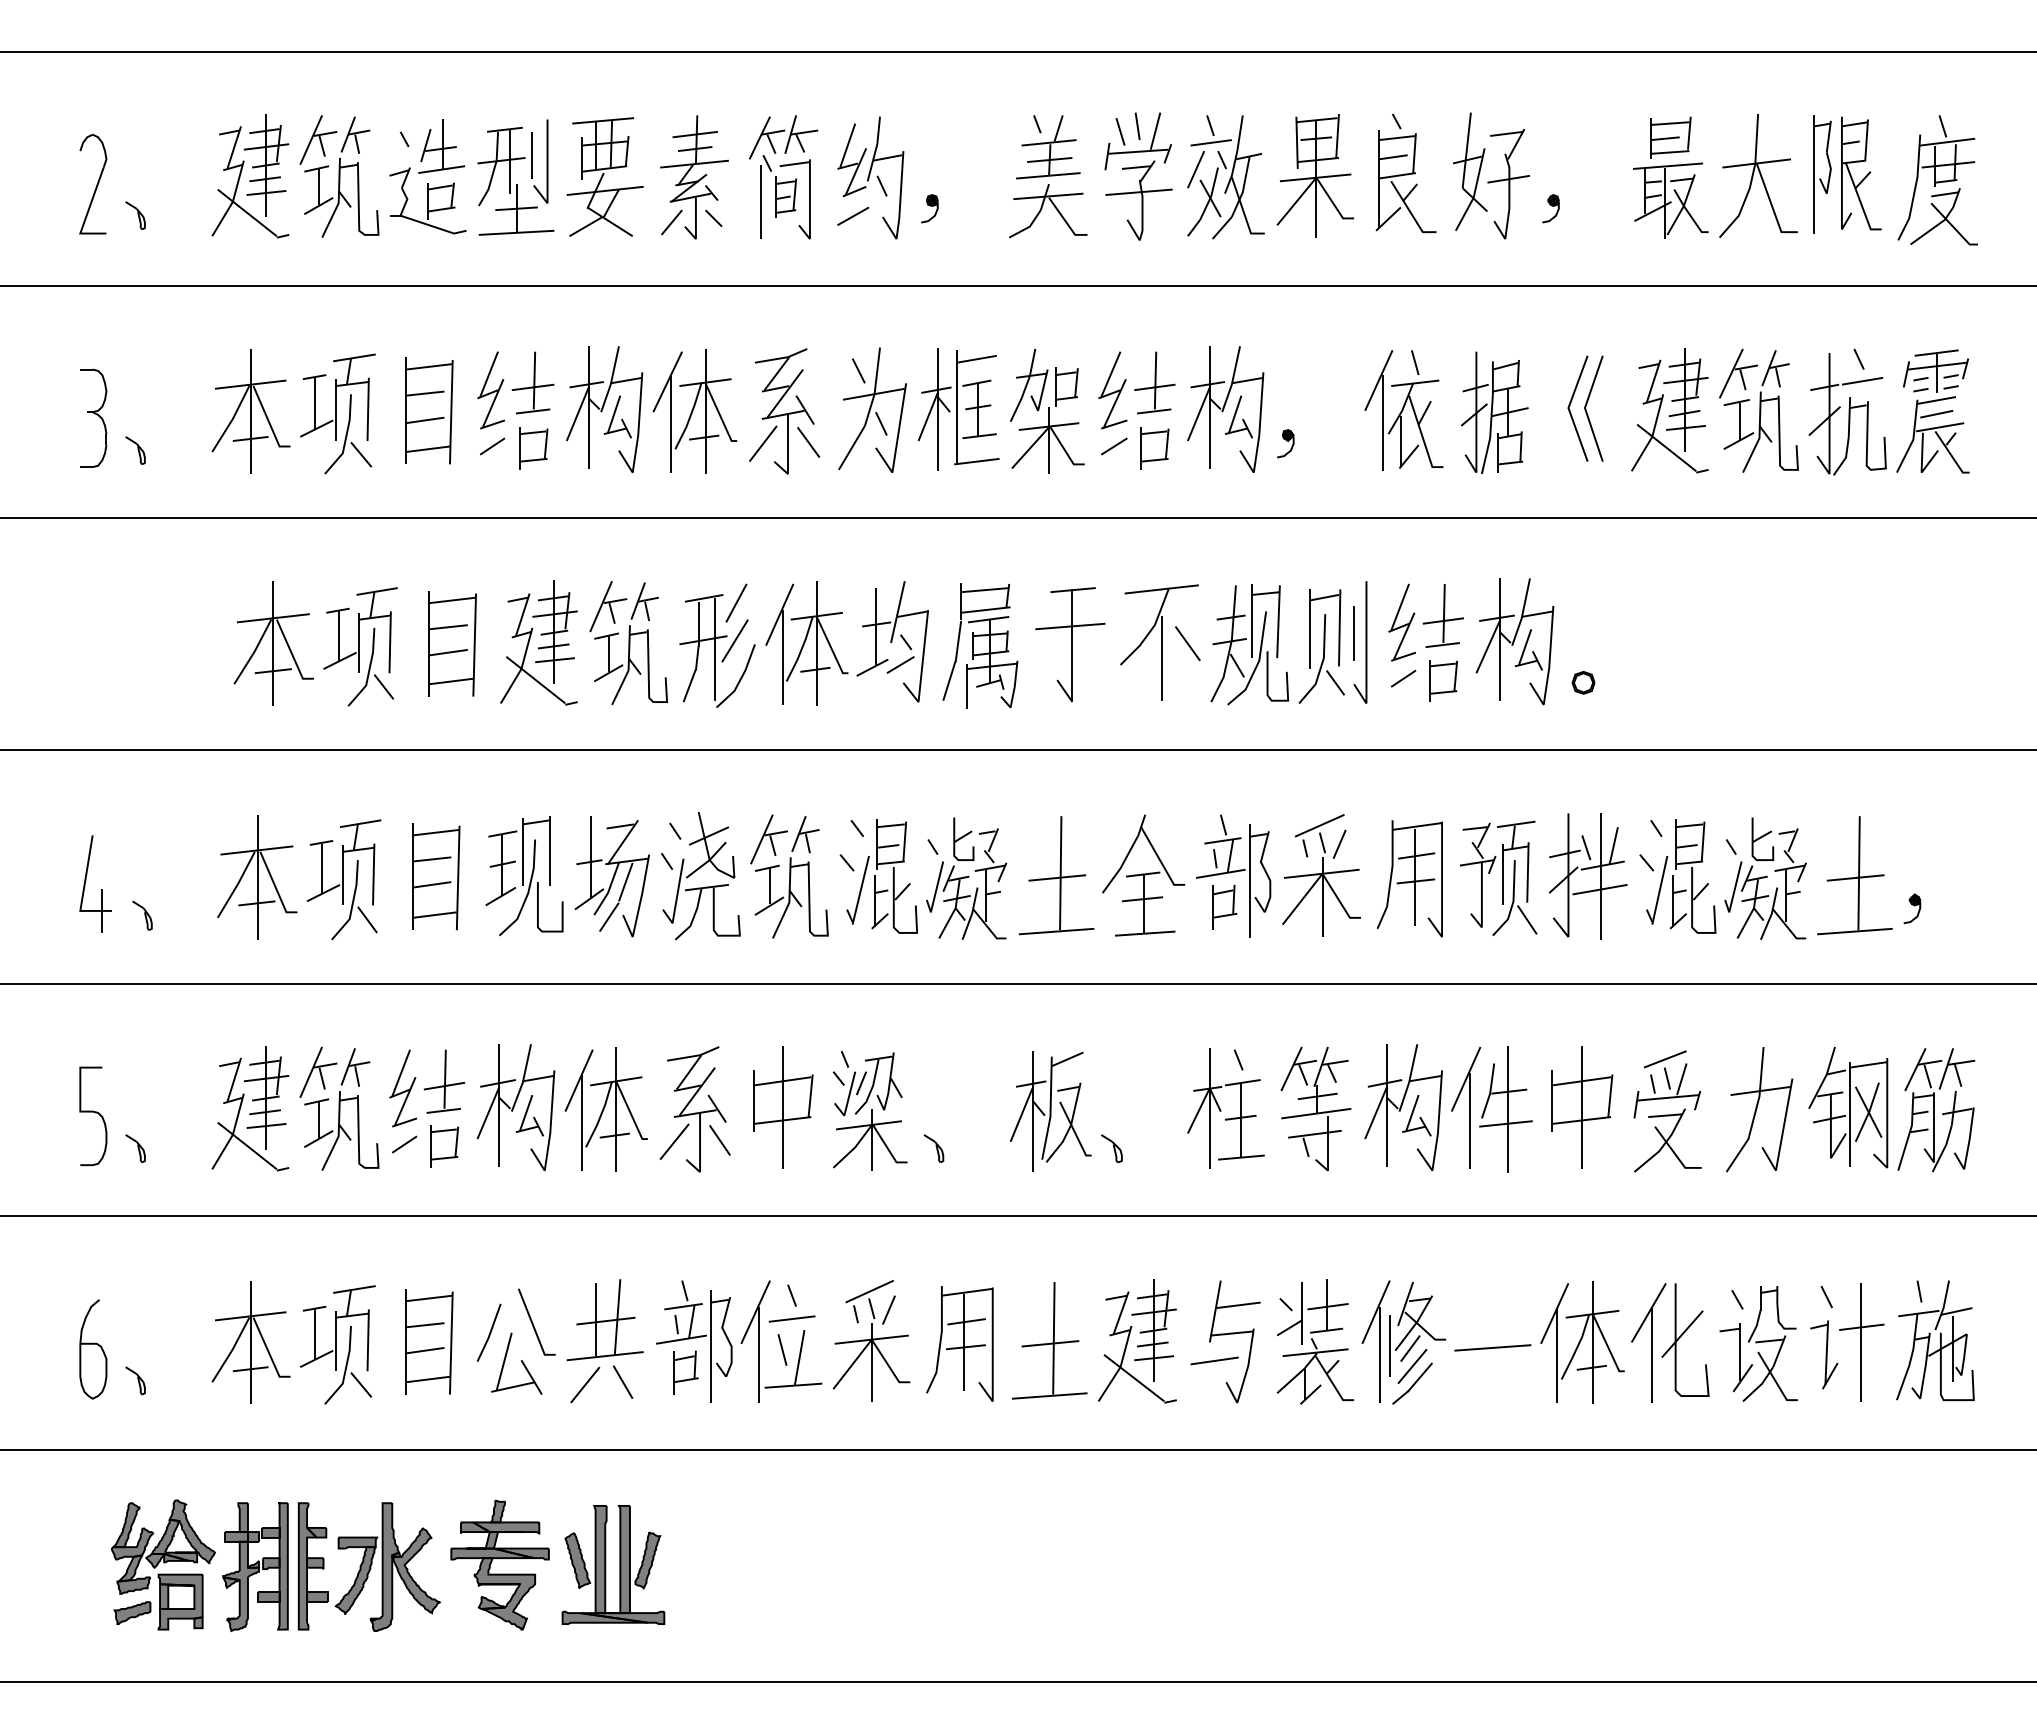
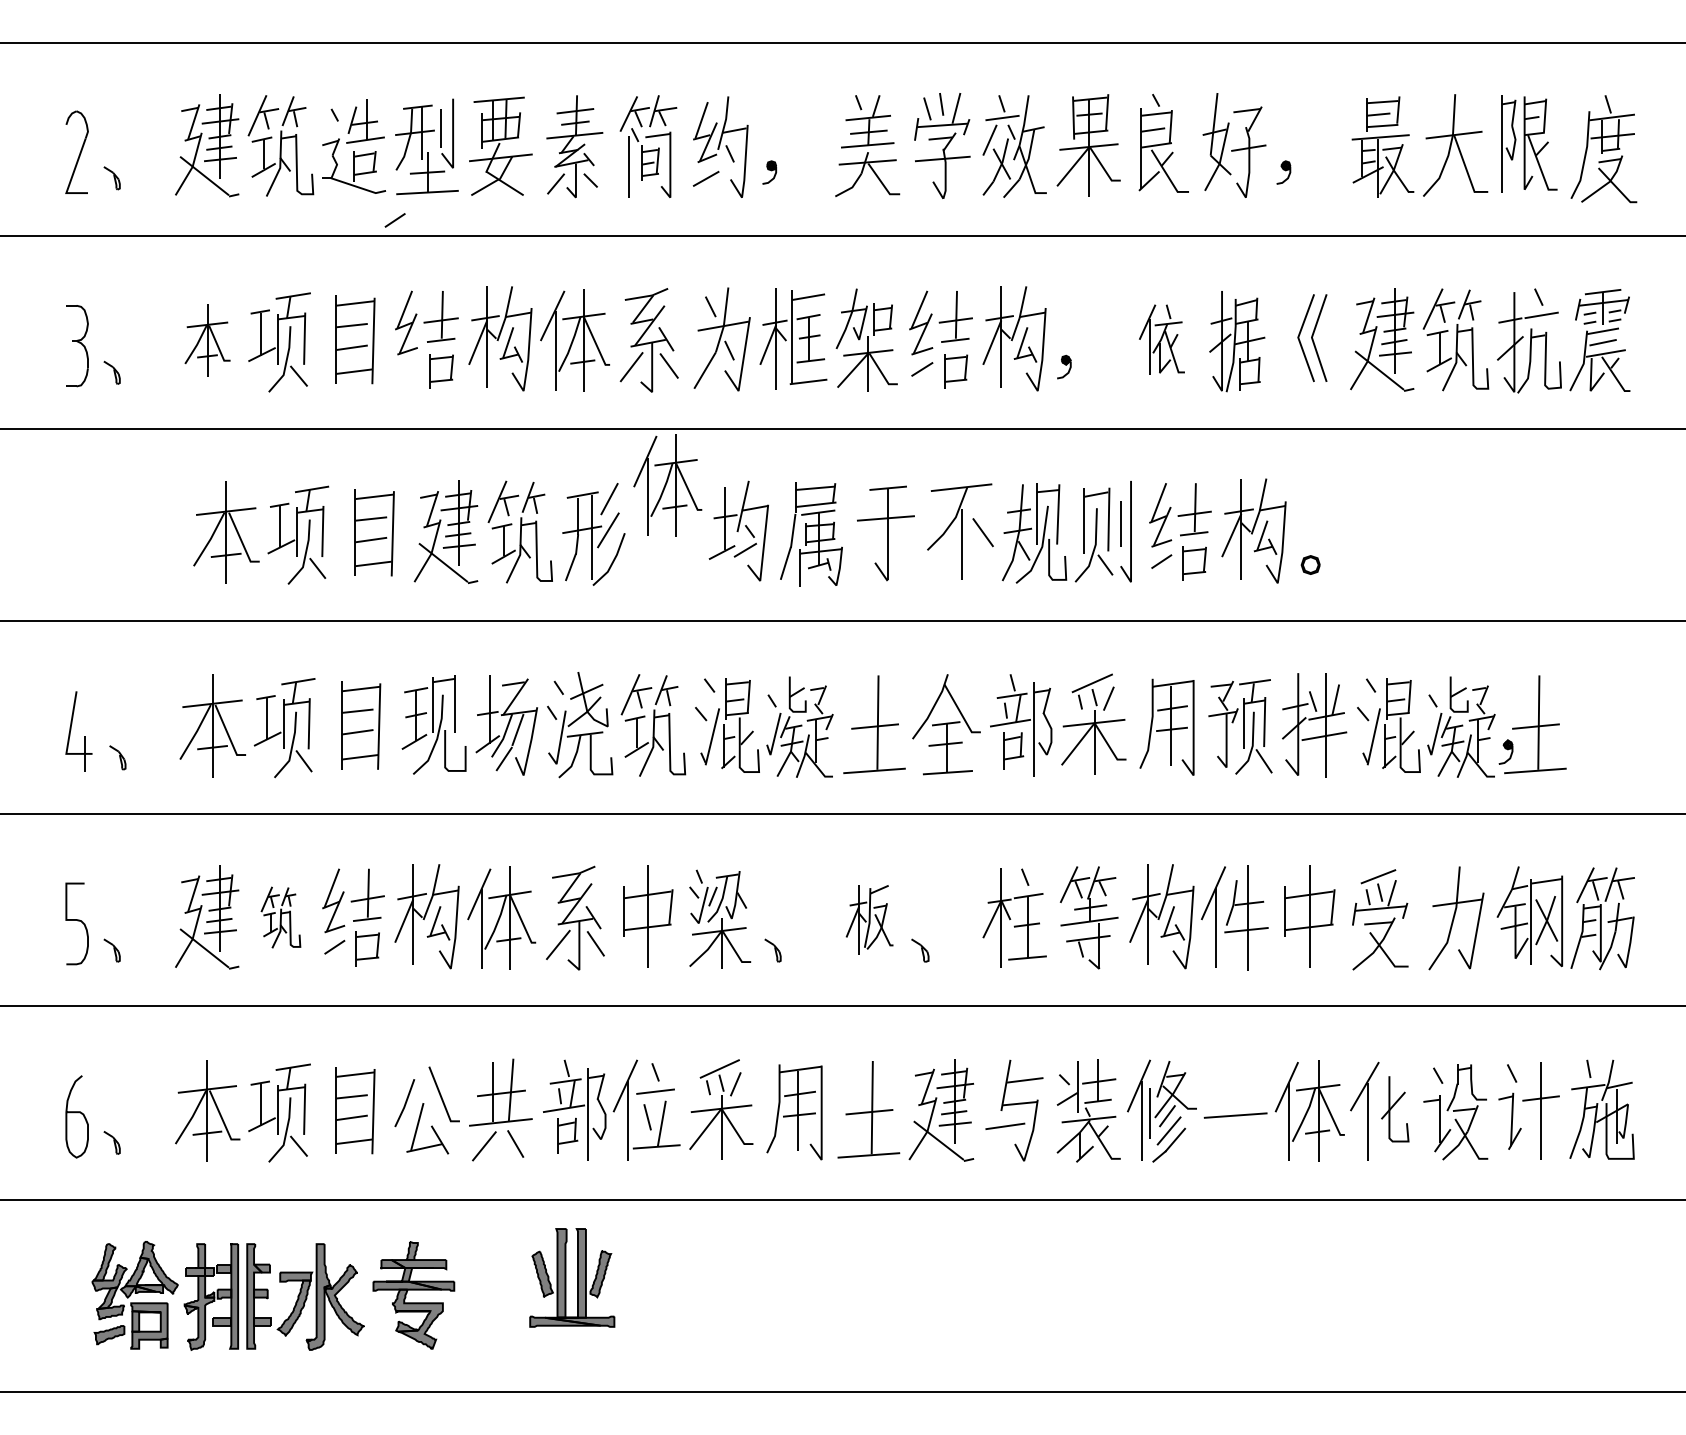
part: (1403, 410) -> (1161, 339), size x0.7
part: (250, 411) -> (207, 340), size x0.7
line: (492, 446) -> (395, 220), moved
part: (806, 643) -> (667, 485), moved
part: (1912, 908) -> (1506, 751), moved
part: (339, 1108) -> (280, 917), size x0.6
part: (1050, 1111) -> (869, 919), size x0.7
part: (1685, 1339) -> (1395, 1108), size x0.7
part: (613, 1564) -> (572, 1277), moved

